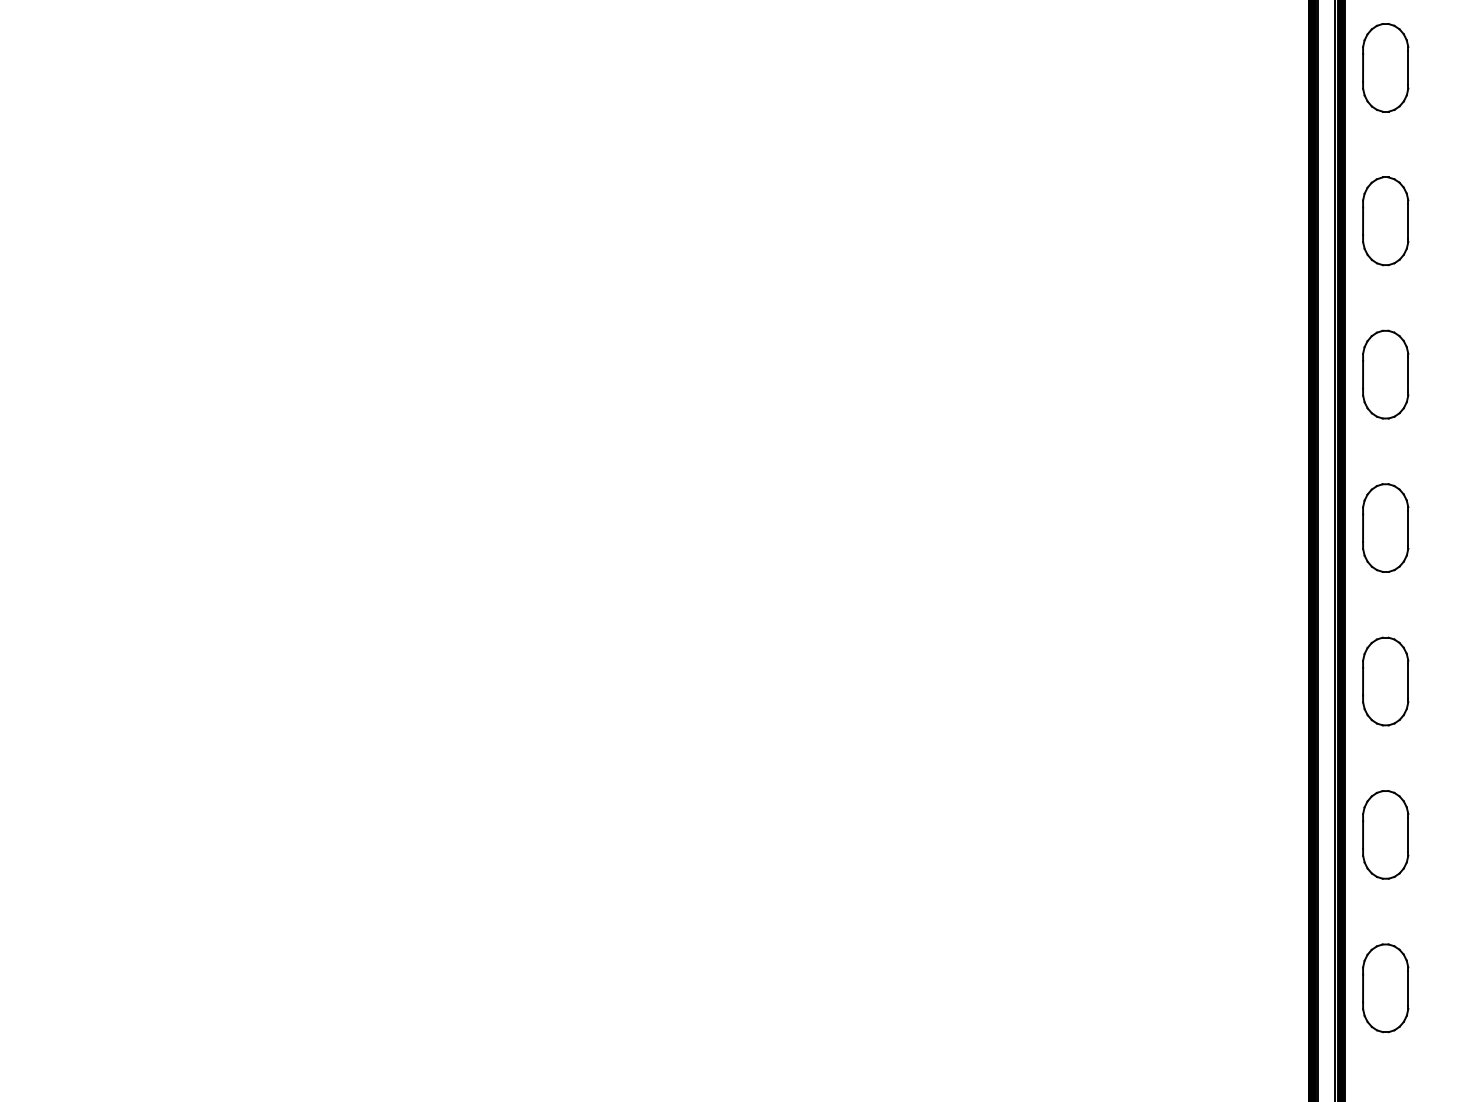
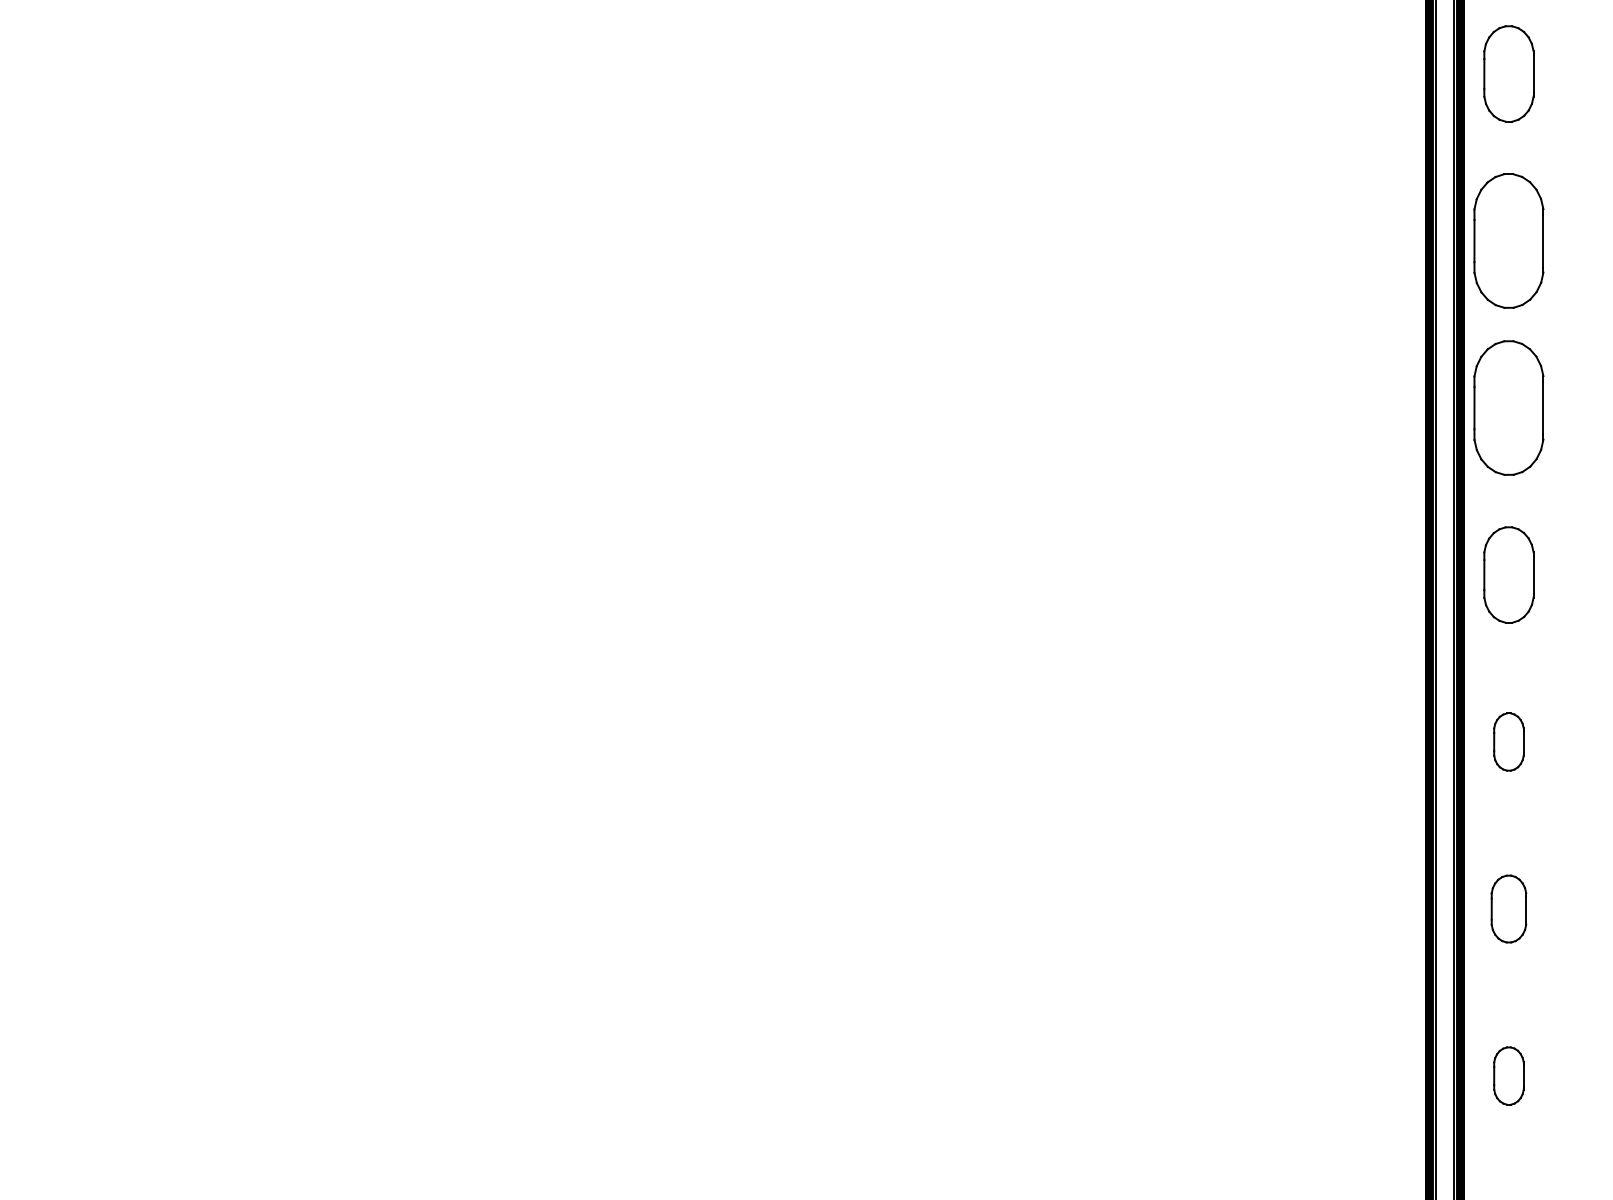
part: (1385, 220) -> (1508, 240), size x1.4
part: (1385, 374) -> (1508, 407), size x1.4
part: (1385, 680) -> (1508, 741), size x0.6
part: (1385, 834) -> (1508, 908), size x0.7
part: (1385, 987) -> (1508, 1075), size x0.6

